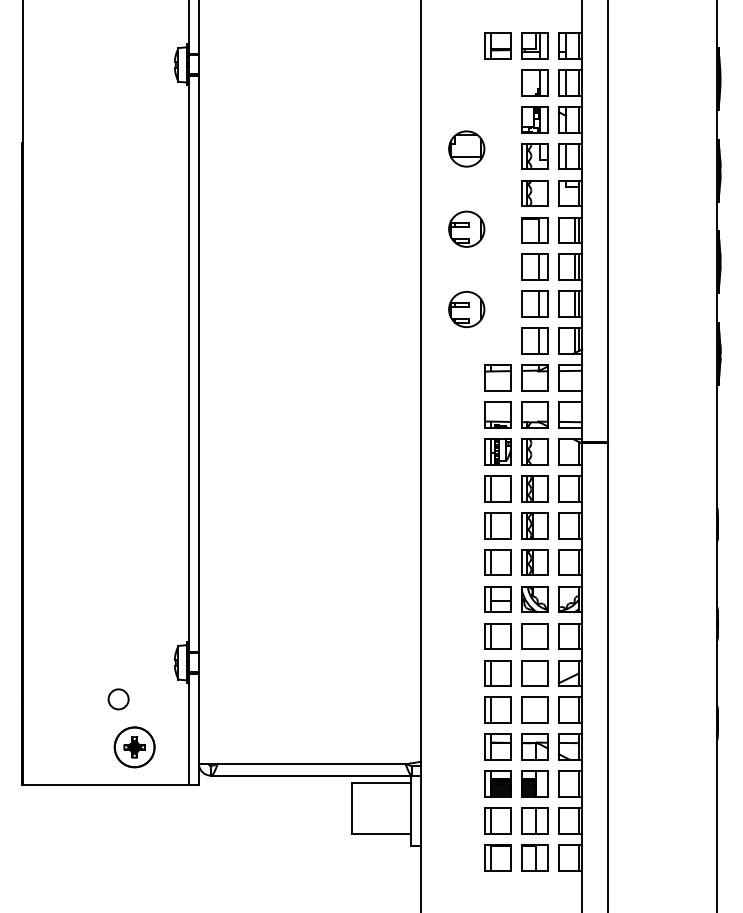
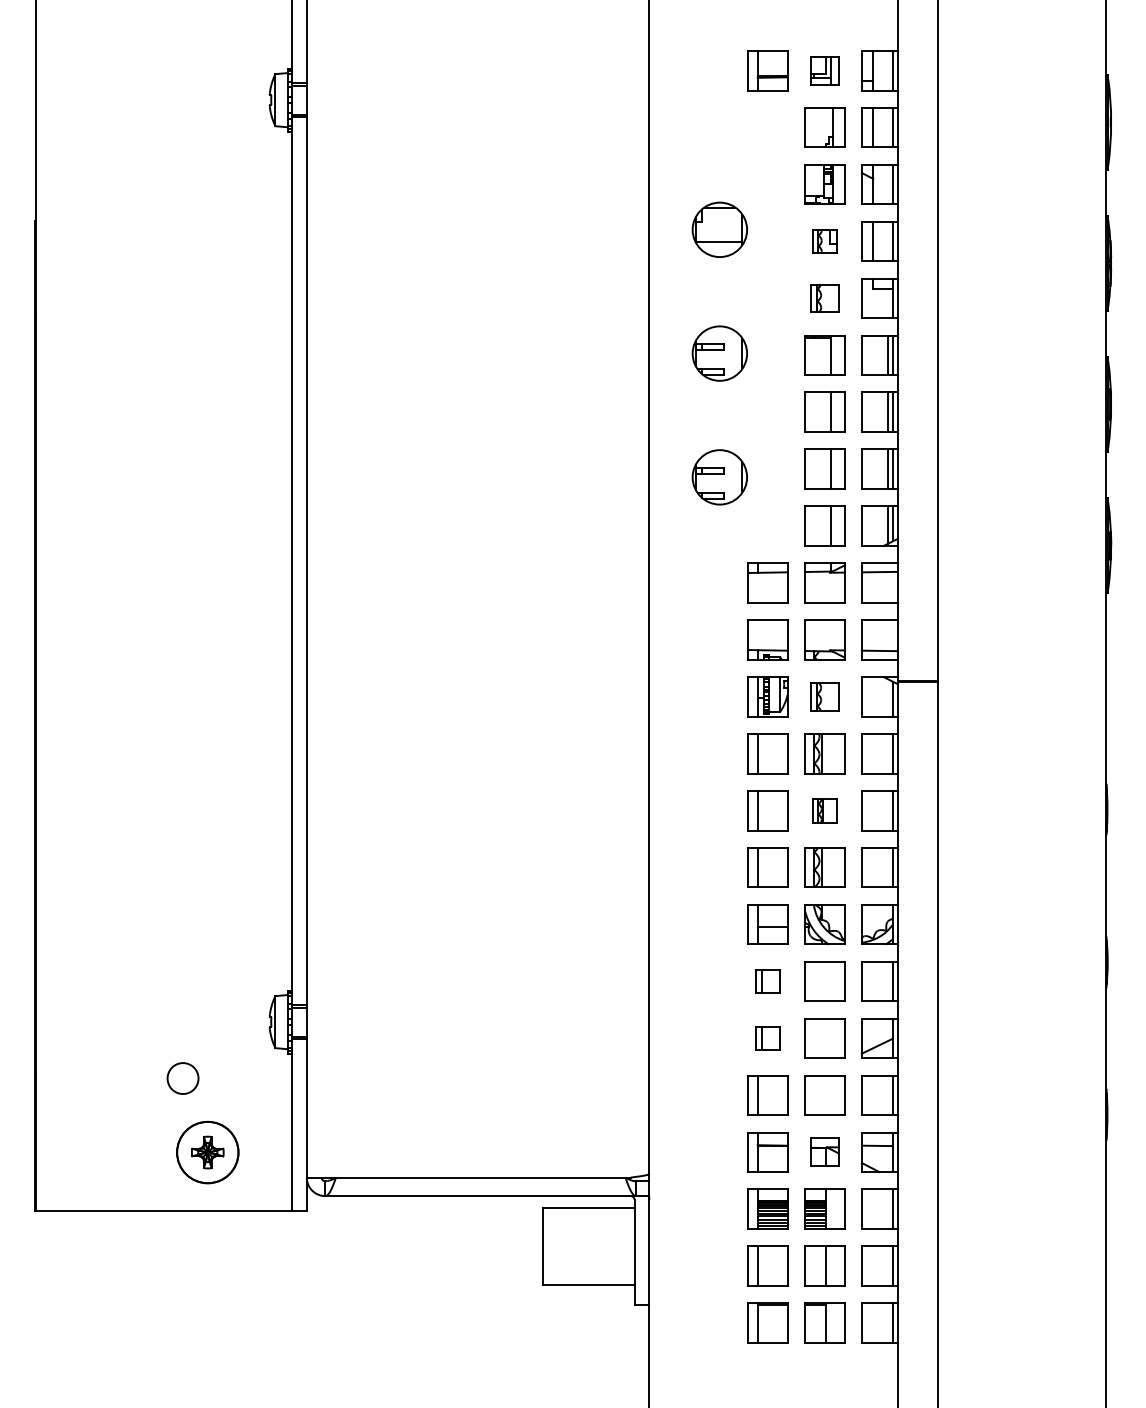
part: (534, 45) -> (824, 70), size x0.7
part: (534, 156) -> (824, 241), size x0.6
part: (534, 193) -> (824, 298), size x0.7
part: (534, 451) -> (824, 696), size x0.7
part: (534, 525) -> (824, 810), size x0.6
part: (497, 636) -> (767, 981), size x0.6
part: (497, 673) -> (767, 1038), size x0.6
part: (534, 746) -> (824, 1151), size x0.7

